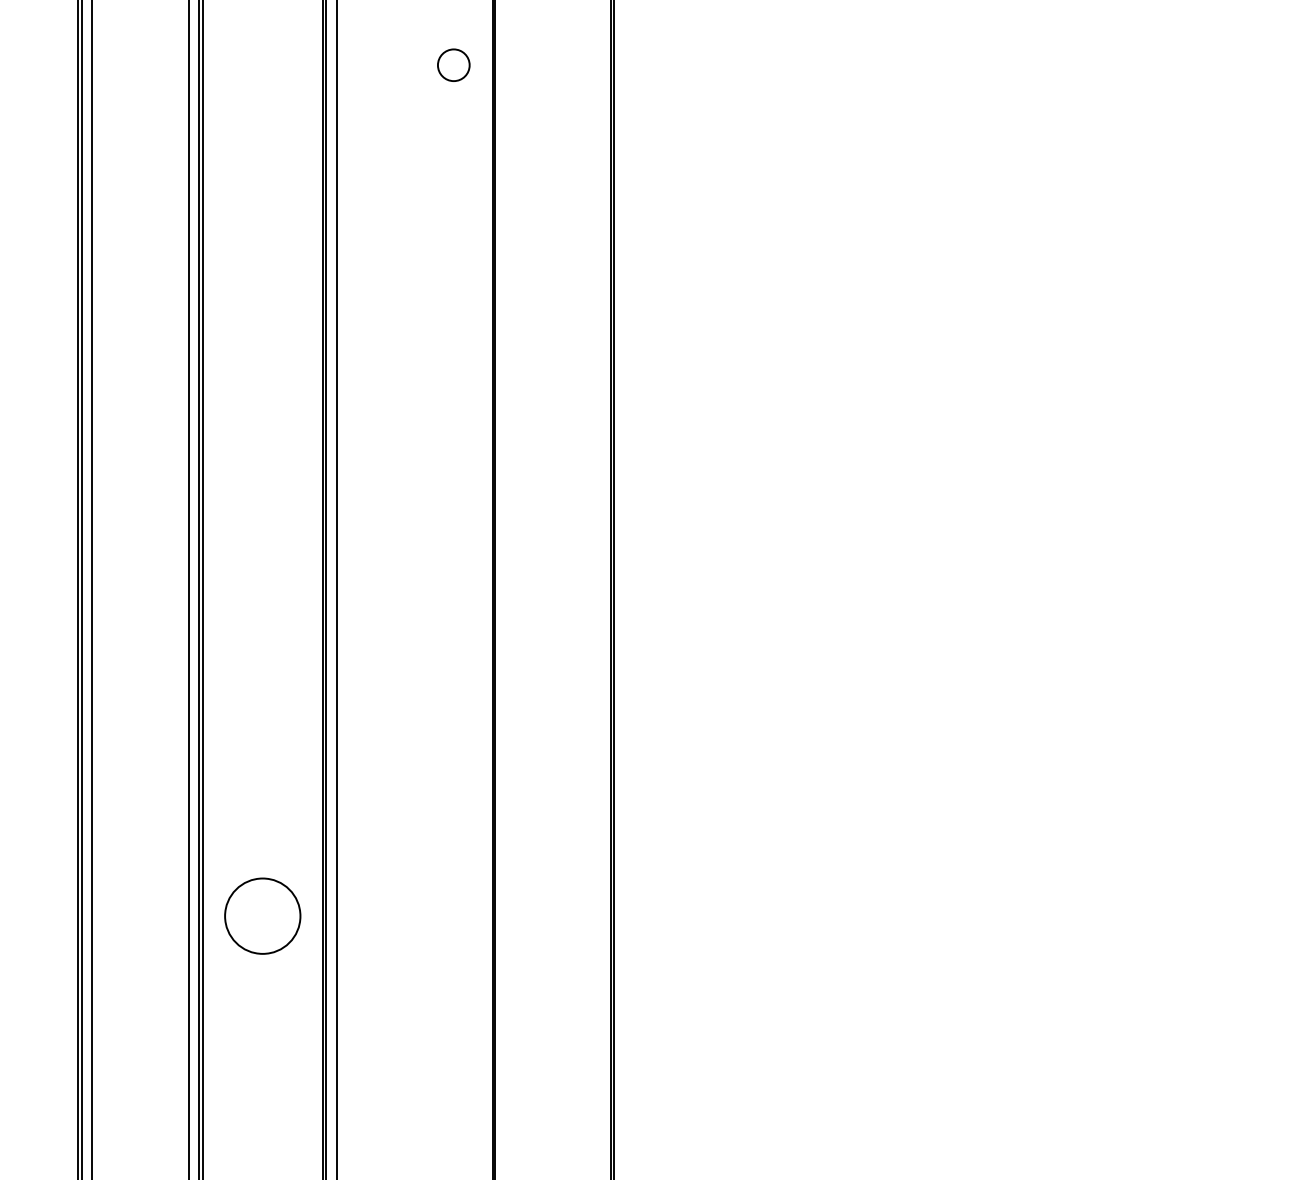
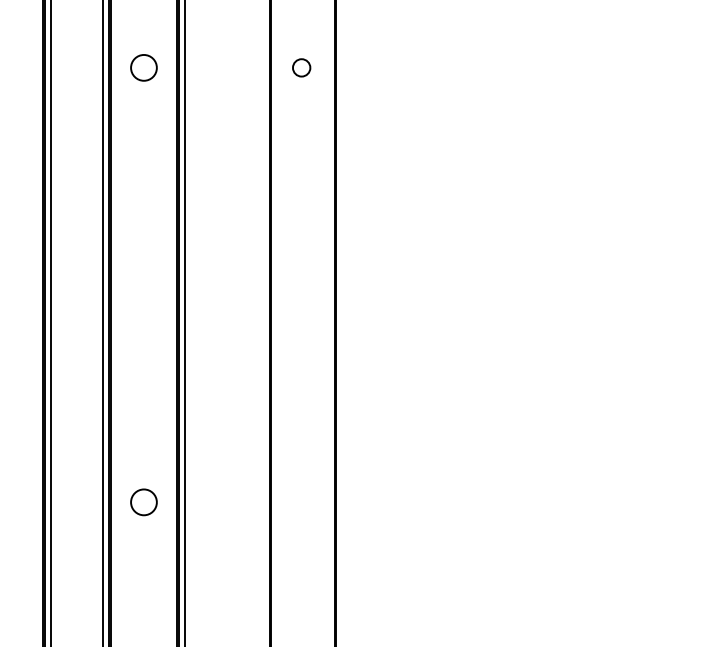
circle: (453, 64) -> (301, 67), moved
circle: (261, 122) -> (143, 67), added
circle: (261, 916) -> (143, 502), size x0.62

